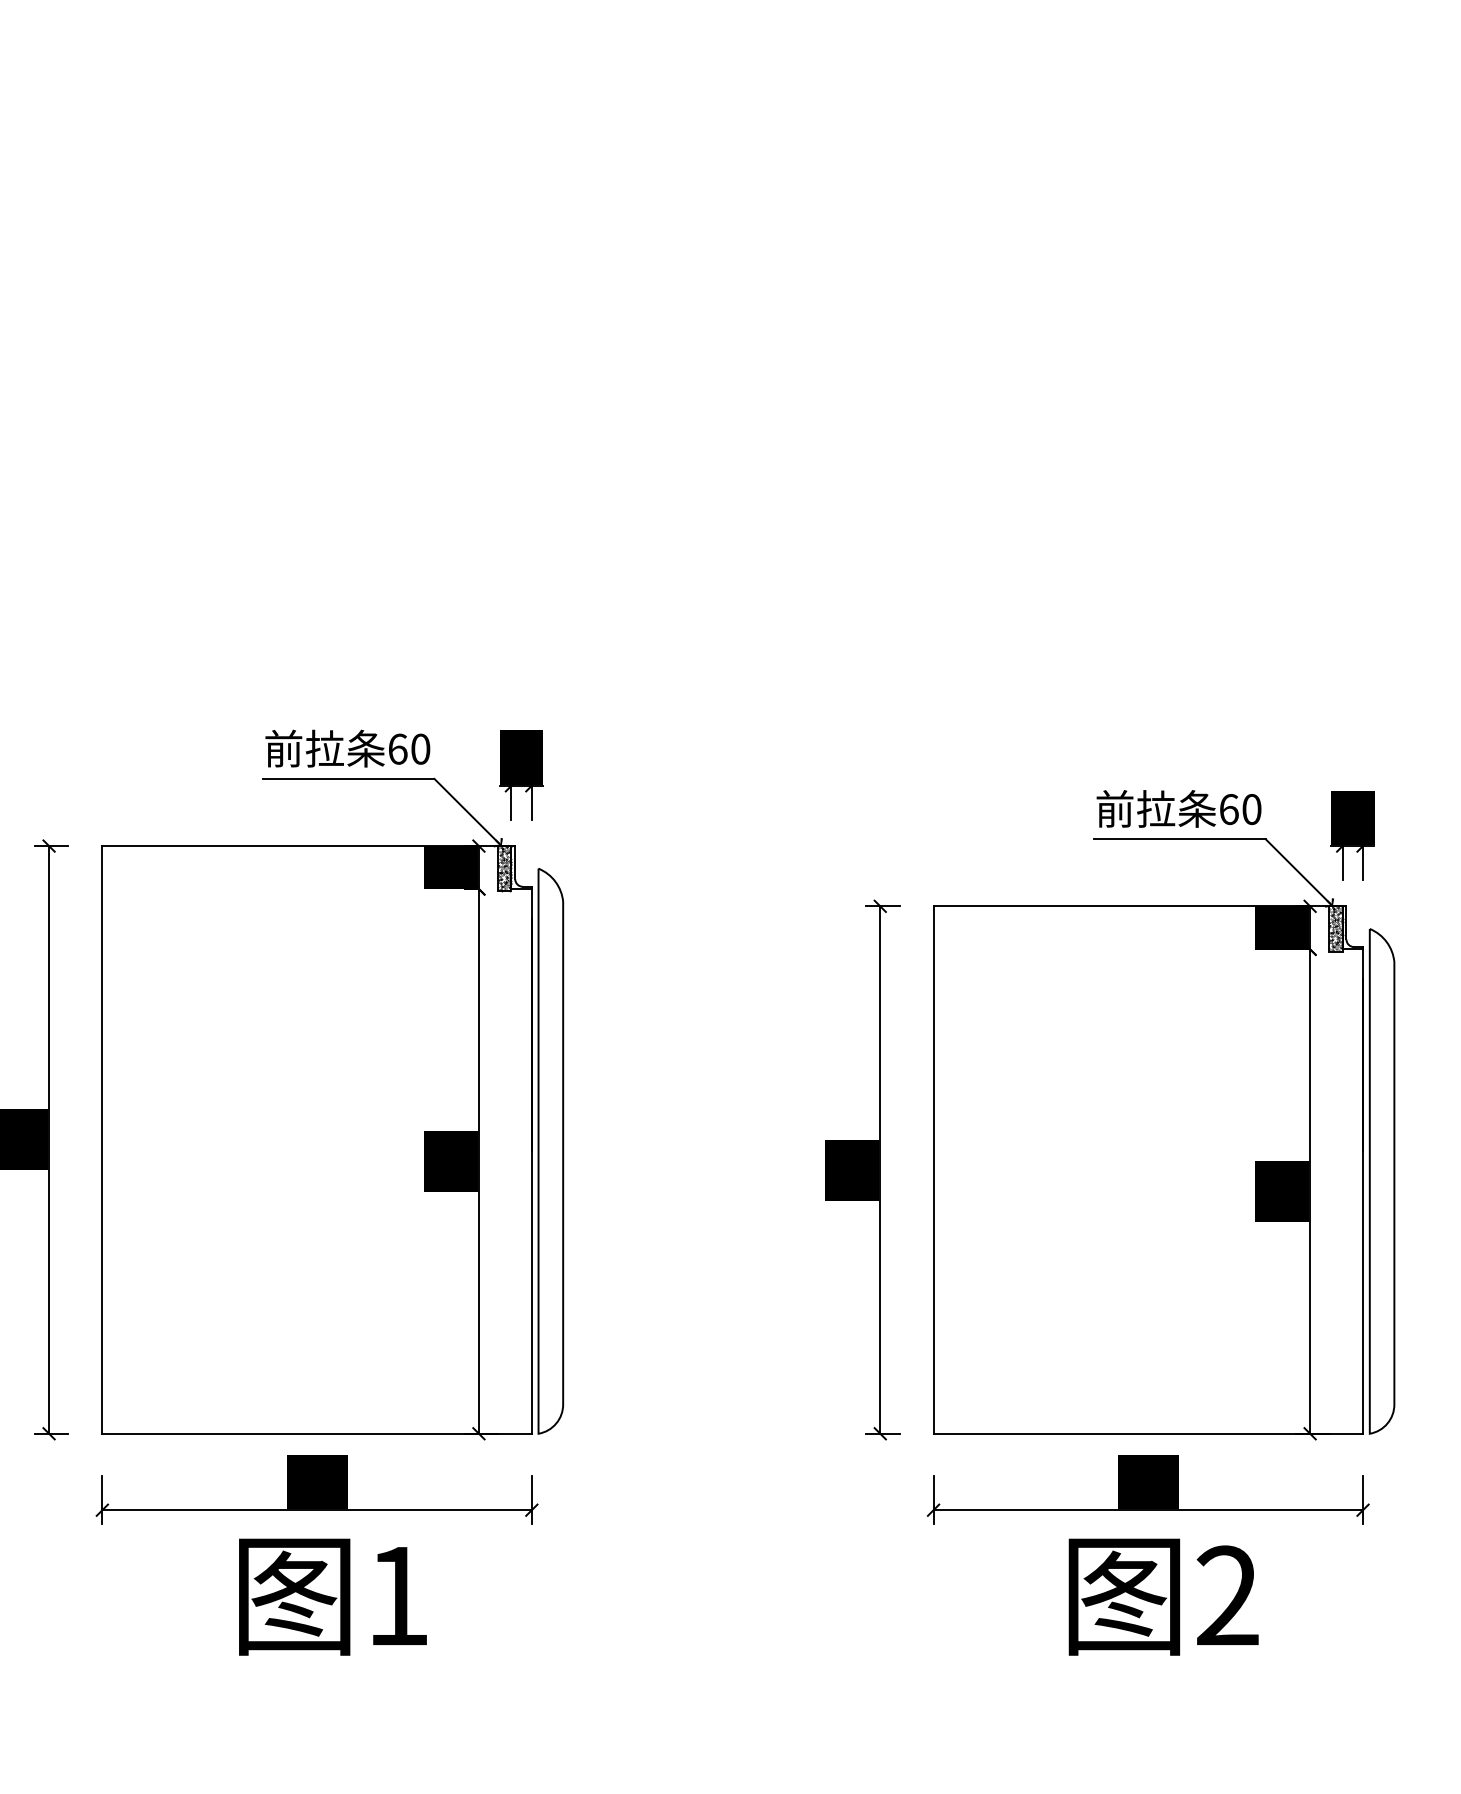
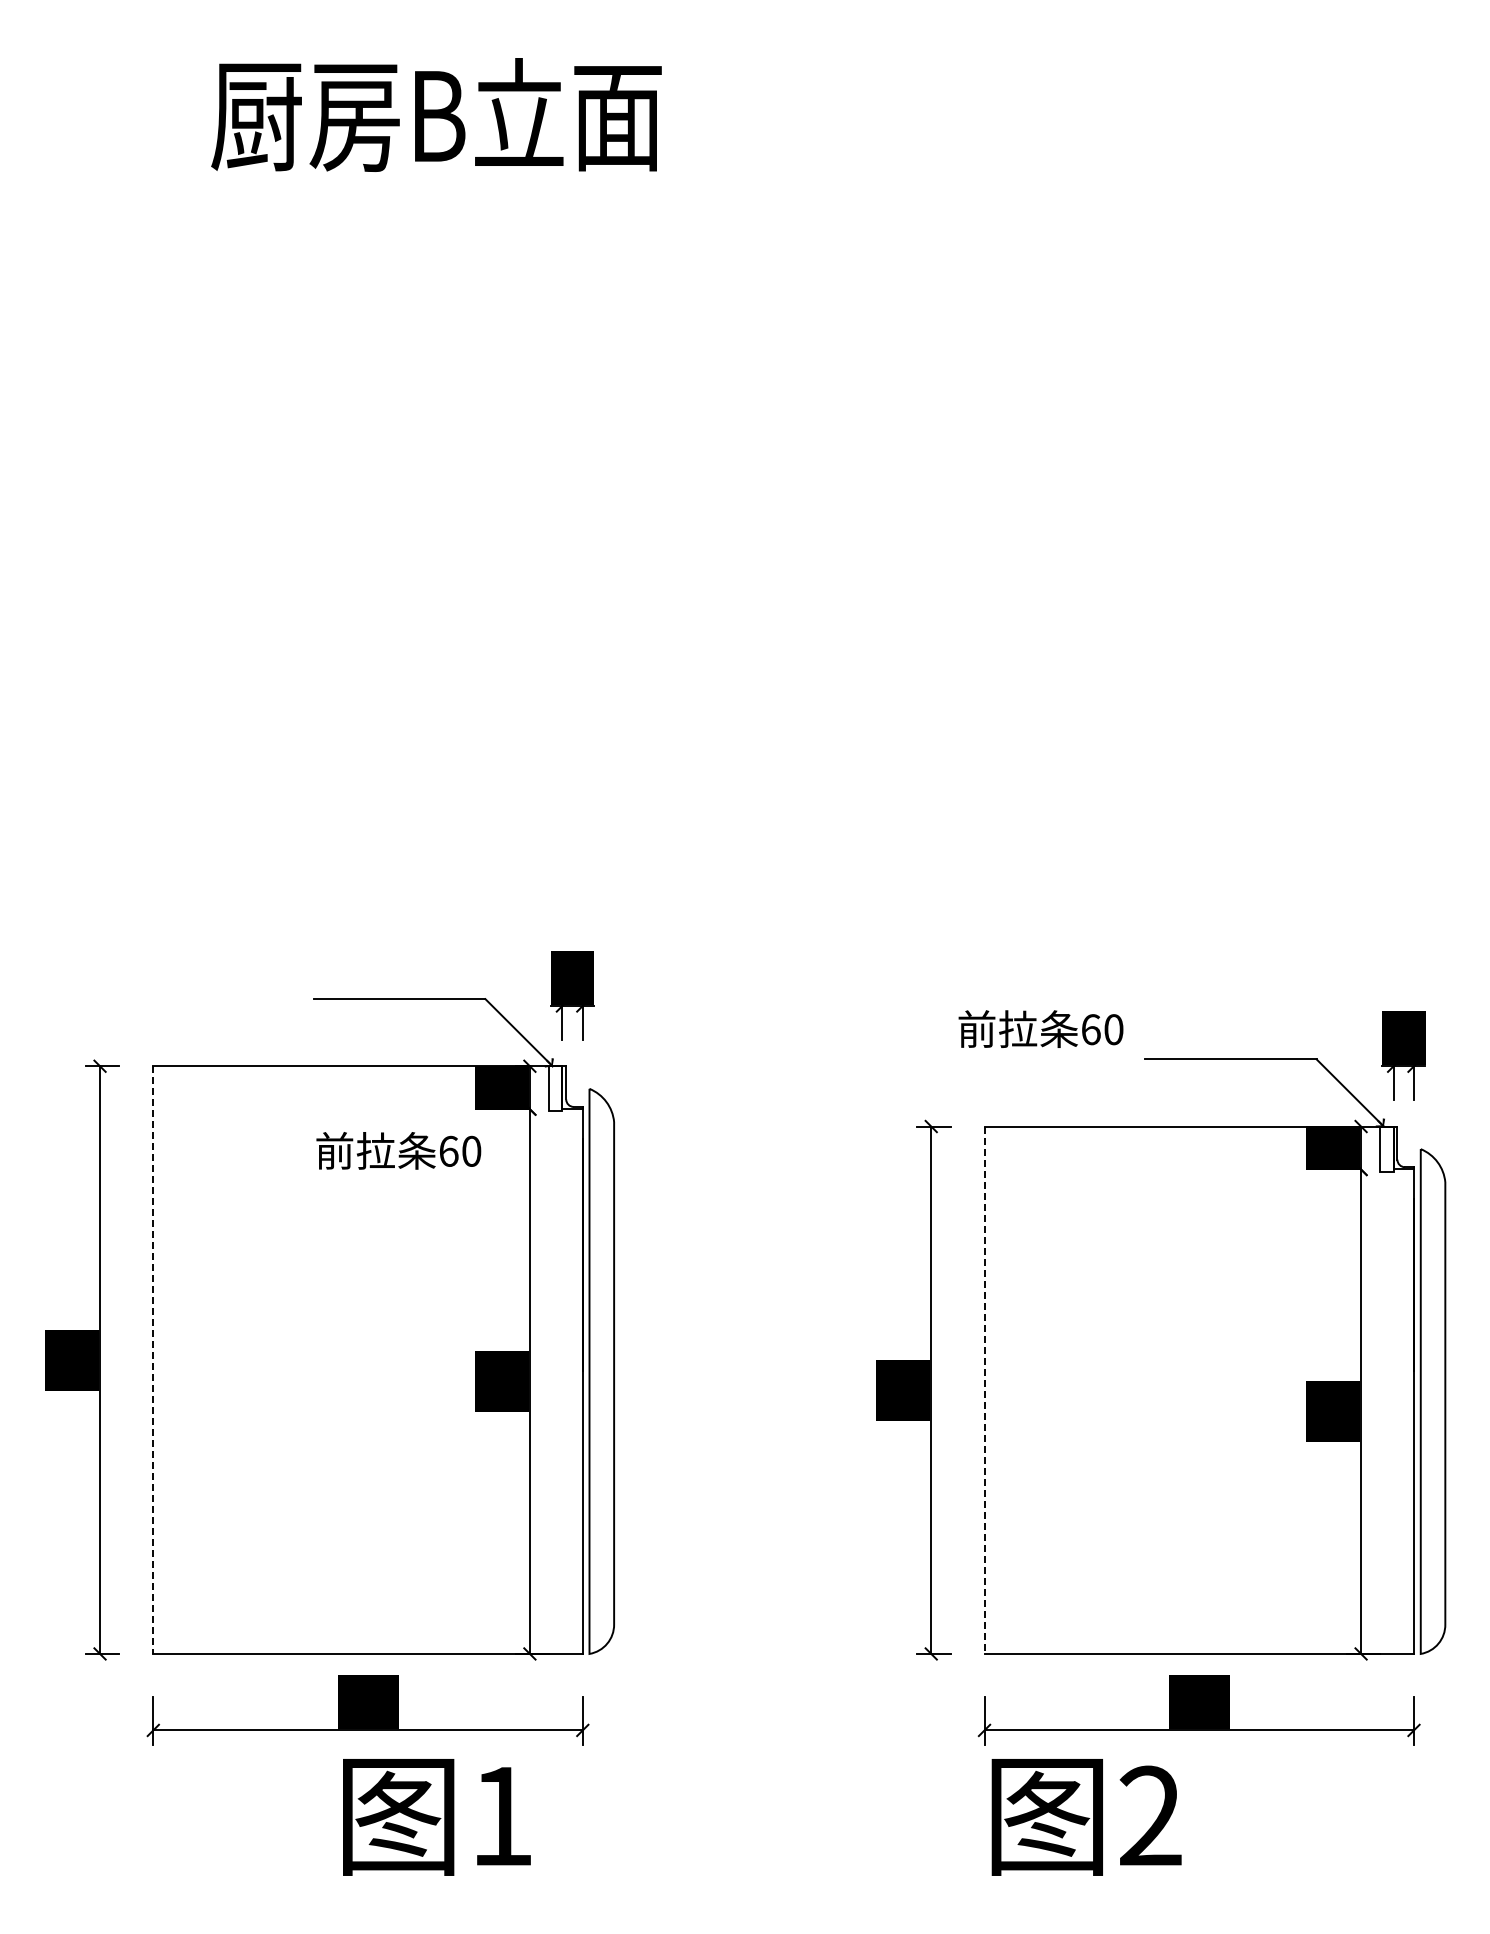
text: (347, 748) -> (398, 1150), moved
text: (1178, 808) -> (1040, 1028), moved
hatch: (504, 868) -> (555, 1088), removed
hatch: (1335, 928) -> (1386, 1148), removed
line: (102, 1140) -> (153, 1360), solid -> dashed
line: (933, 1170) -> (984, 1390), solid -> dashed
text: (332, 1597) -> (436, 1817), moved
text: (1163, 1597) -> (1086, 1817), moved

